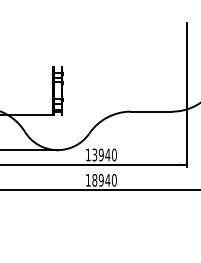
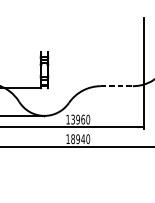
line: (151, 111) -> (116, 86), solid -> dashed
text: (107, 154) -> (82, 119), 13940 -> 13960

